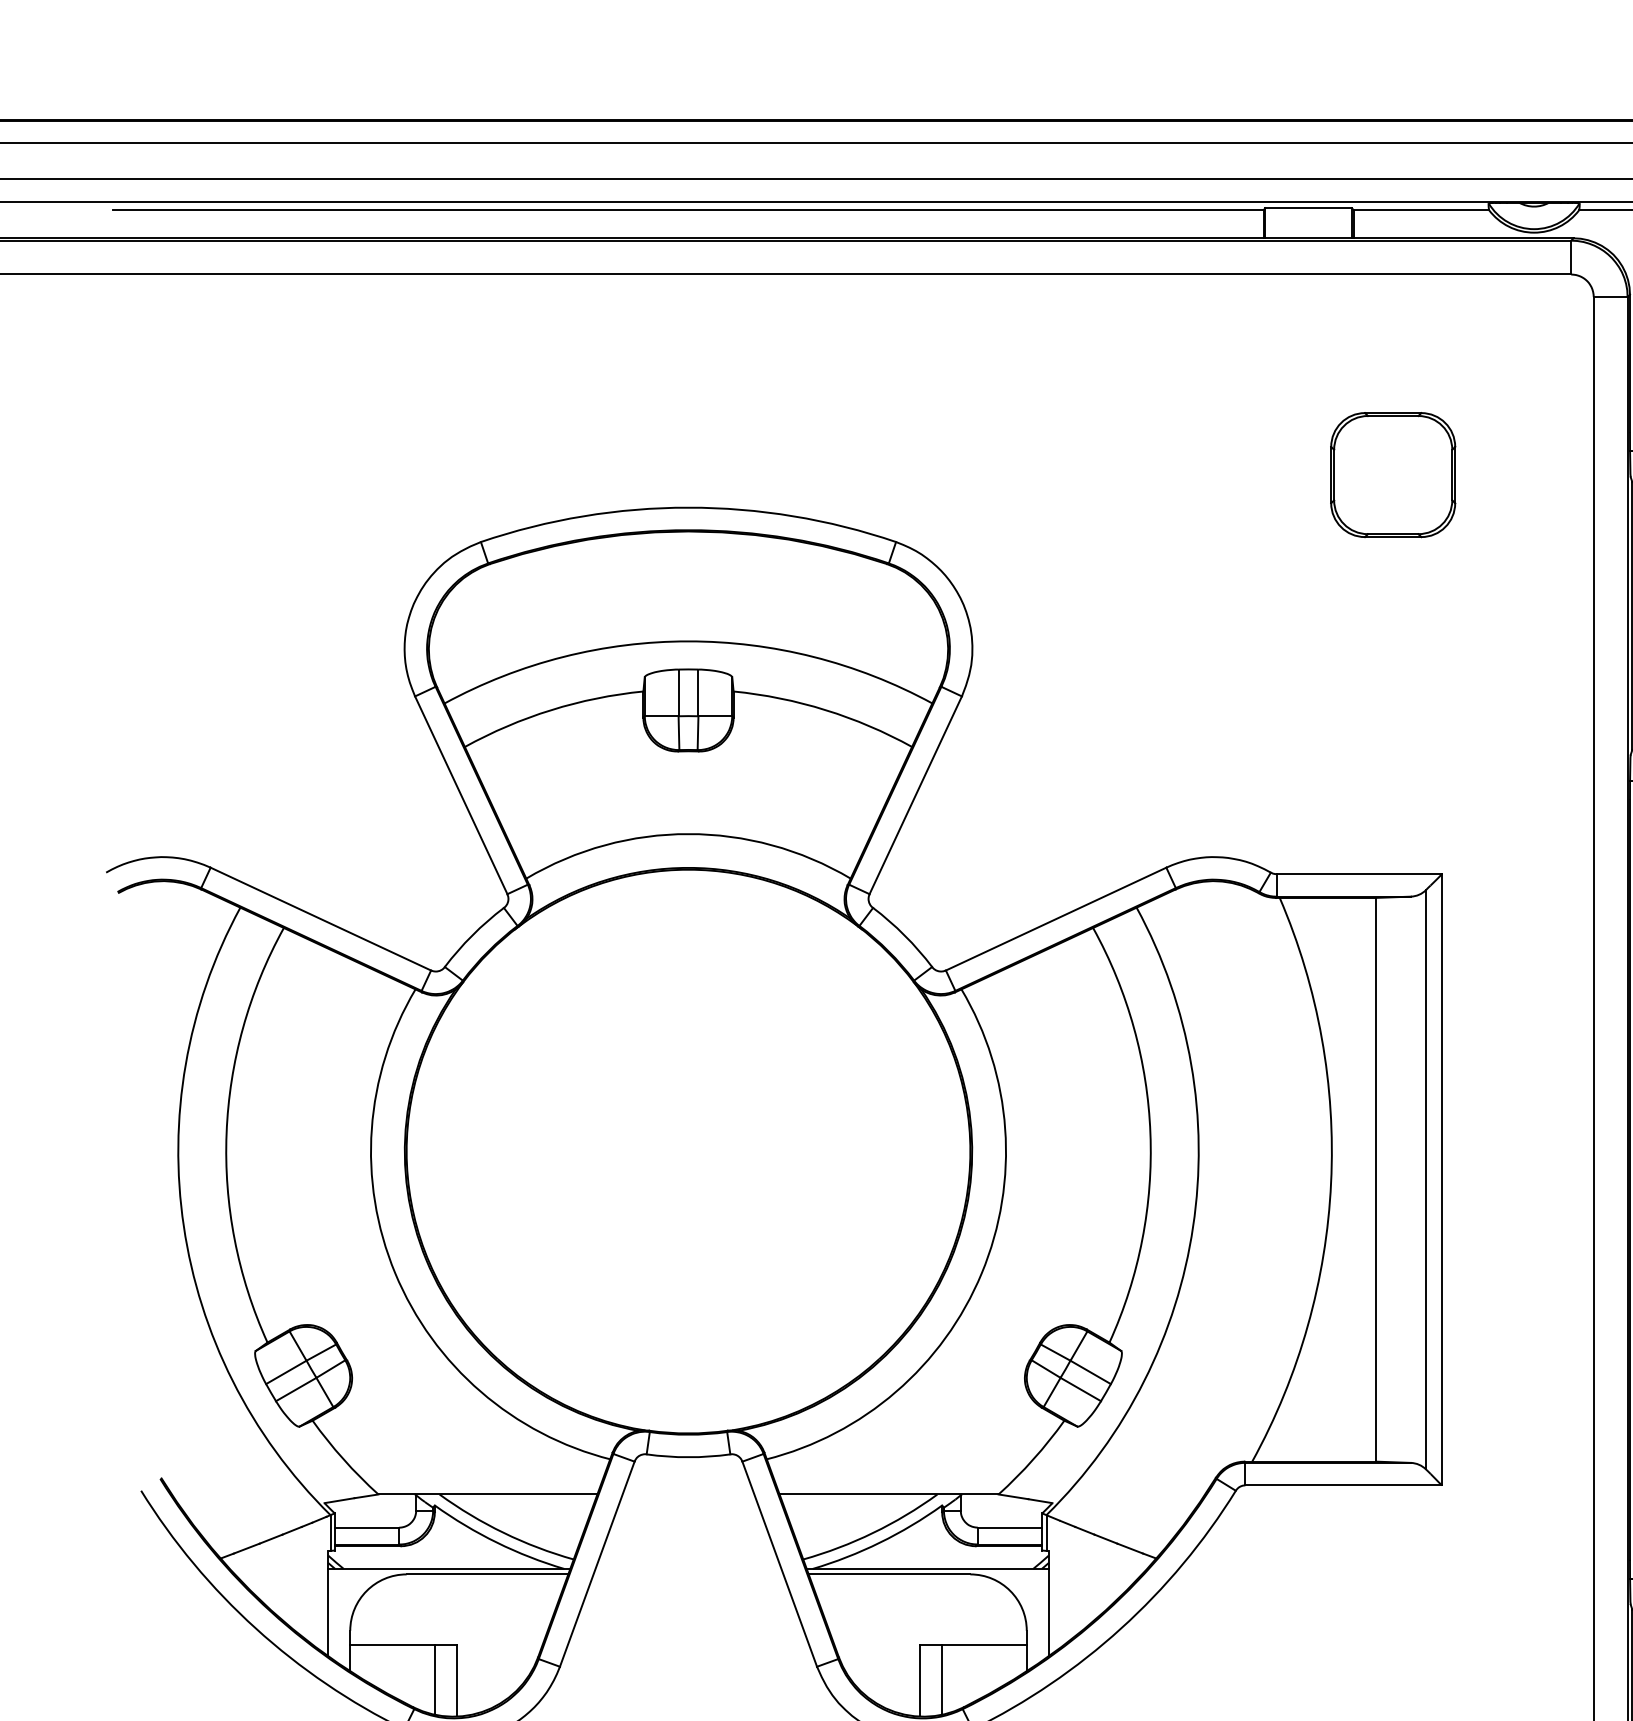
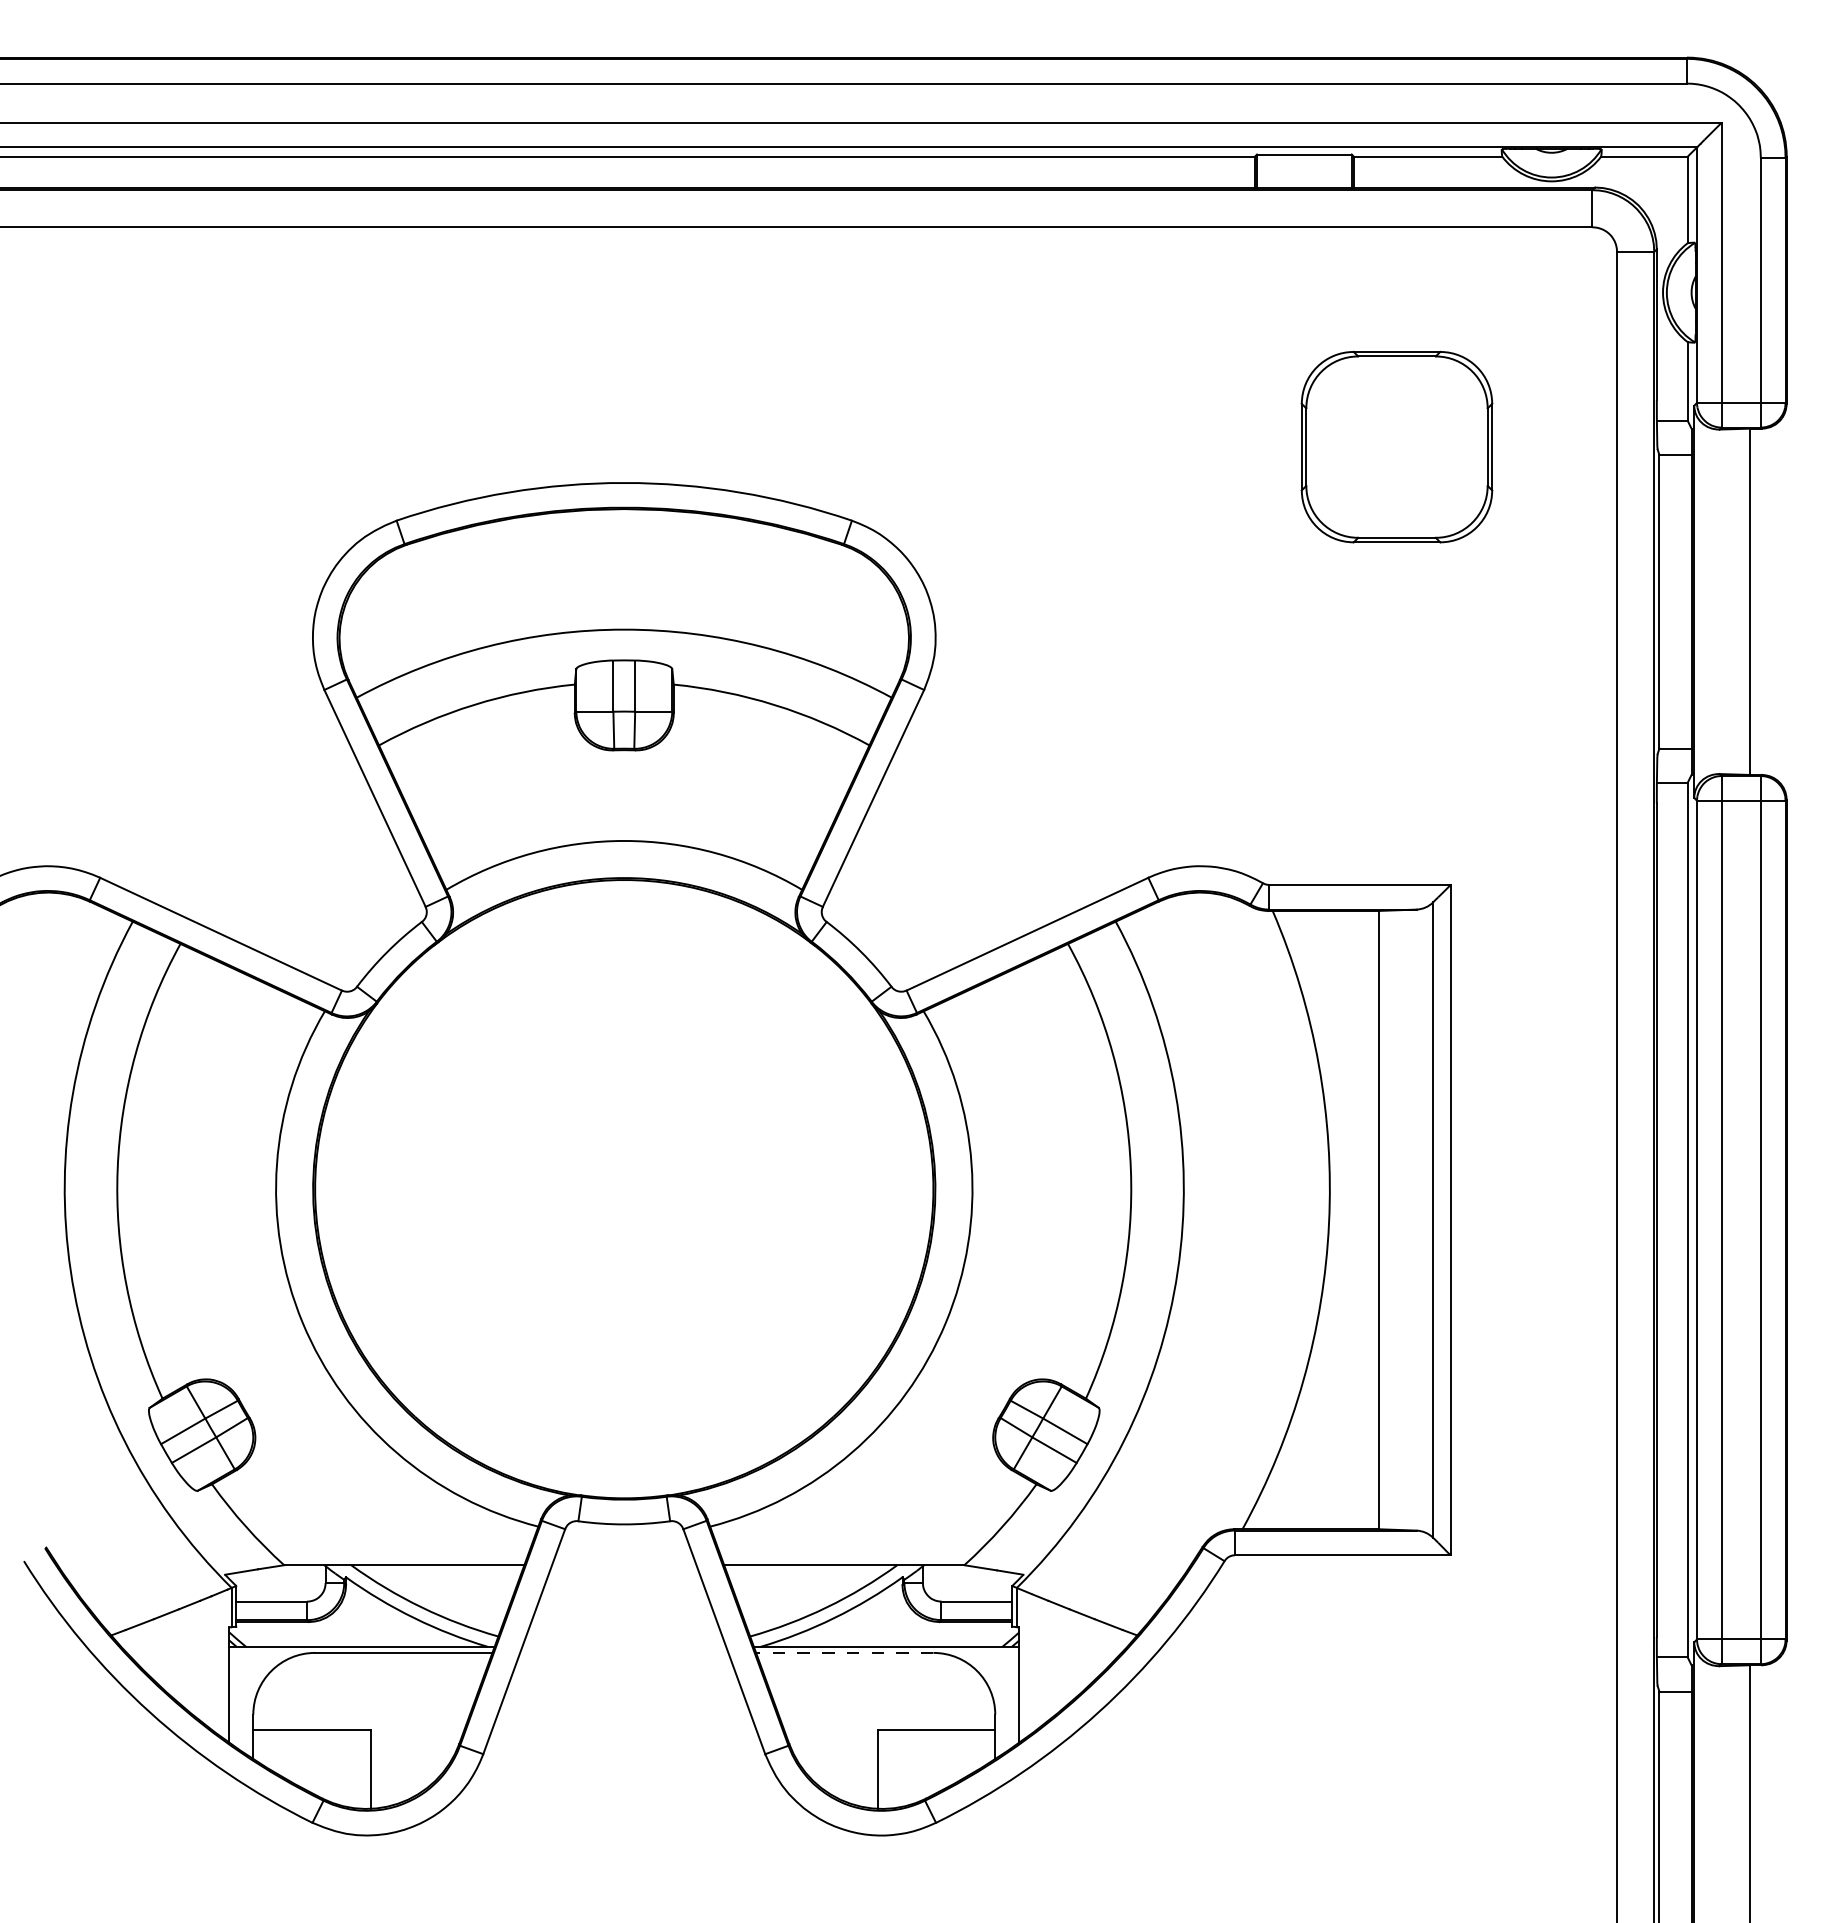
part: (1393, 475) -> (1397, 447), size x1.4
line: (889, 1574) -> (844, 1652), solid -> dashed
line: (435, 1679) -> (346, 1768), removed
line: (942, 1679) -> (902, 1768), removed

